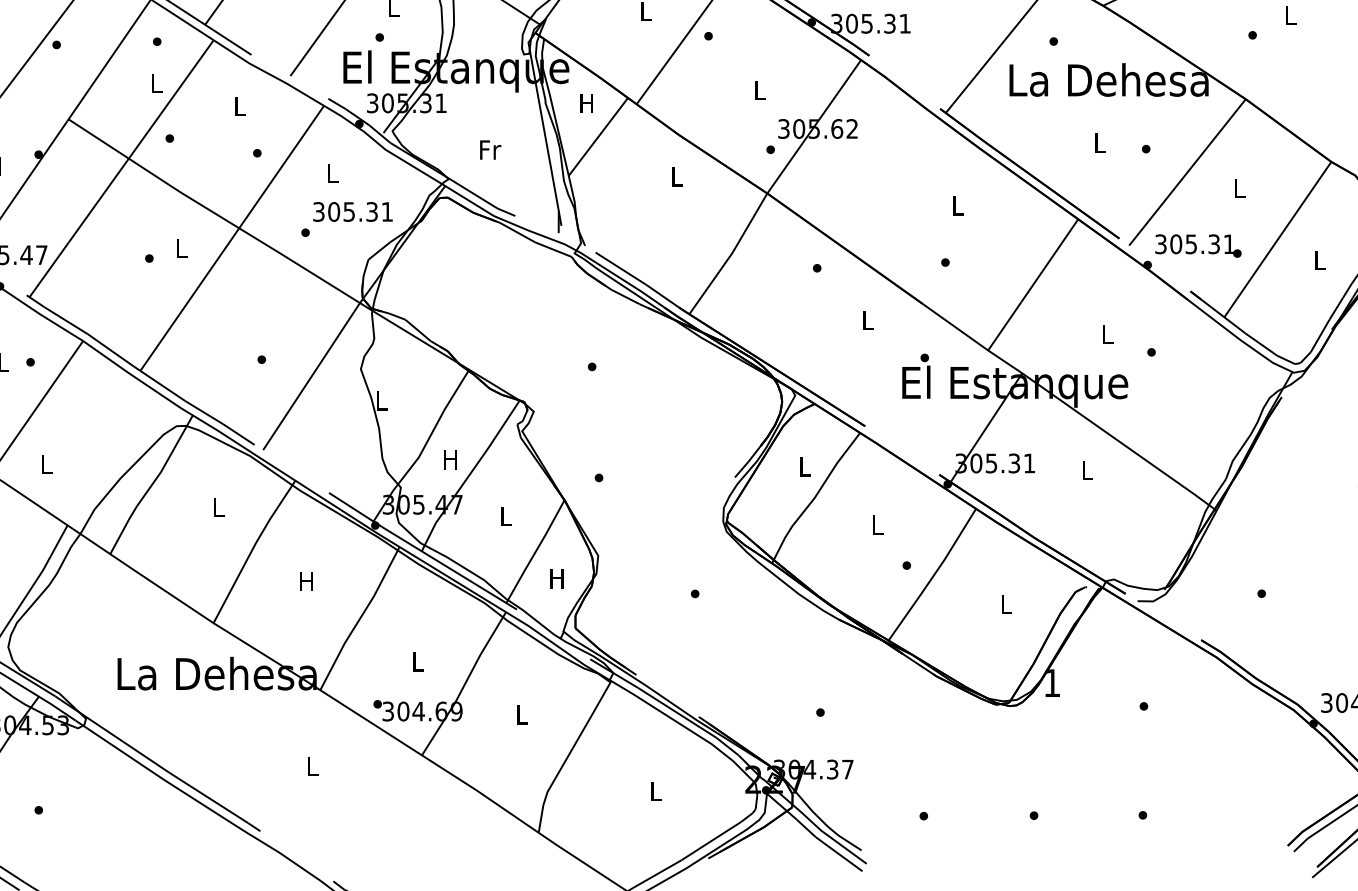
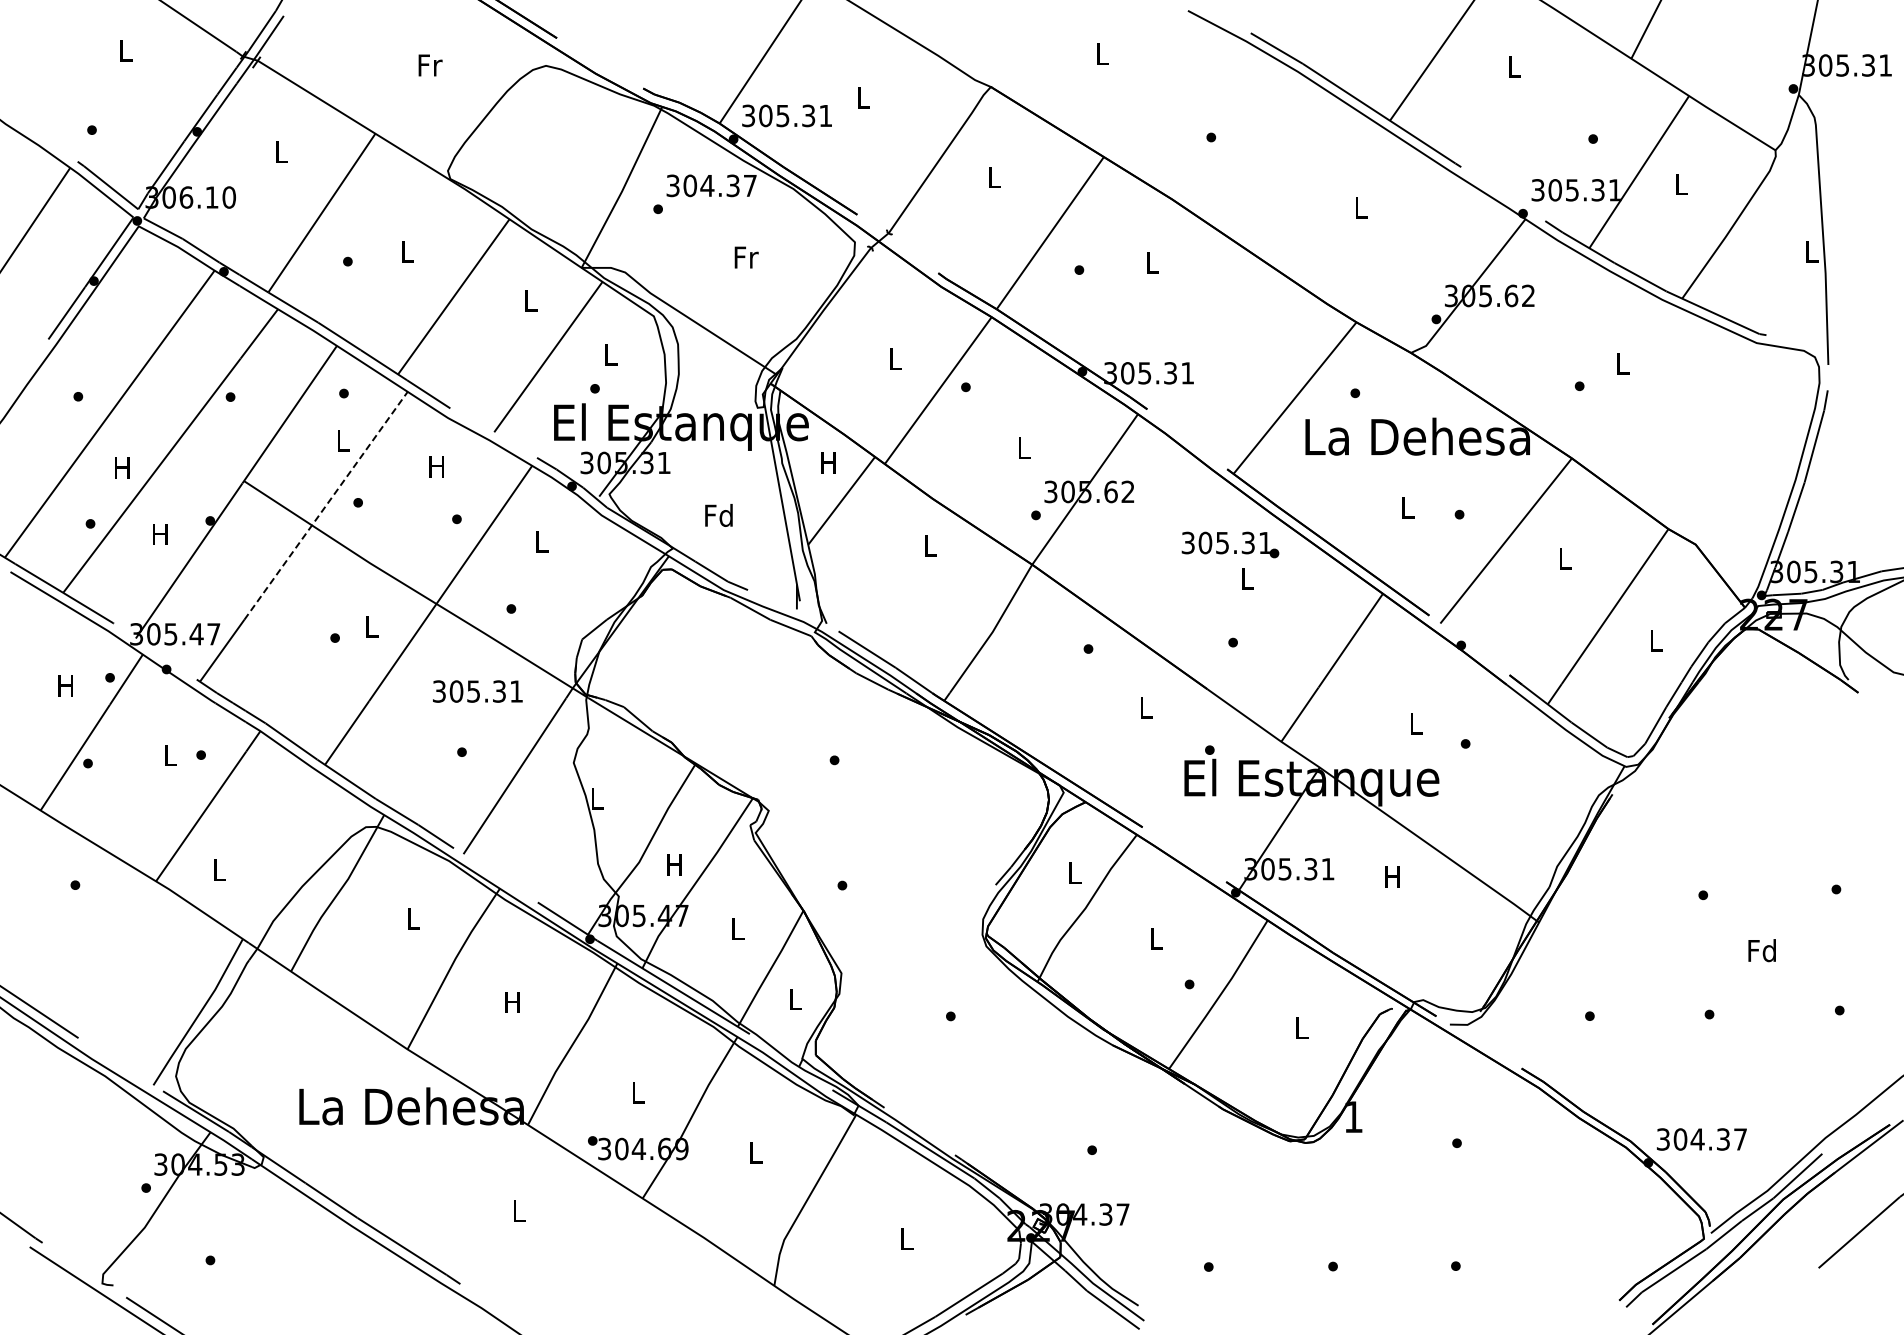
text: (239, 106) -> (436, 466), L -> H
line: (141, 141) -> (326, 505), solid -> dashed
text: (489, 148) -> (718, 514), Fr -> Fd
text: (352, 211) -> (477, 691), moved
text: (1198, 245) -> (1230, 544), moved
text: (1086, 469) -> (1392, 876), L -> H
text: (556, 578) -> (794, 999), H -> L

